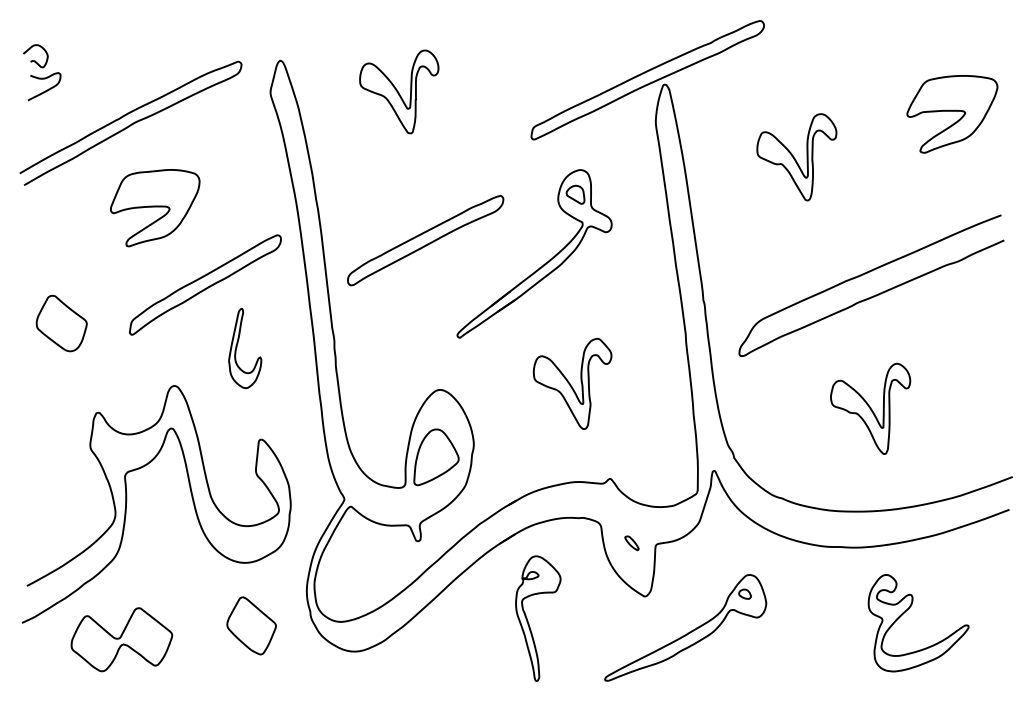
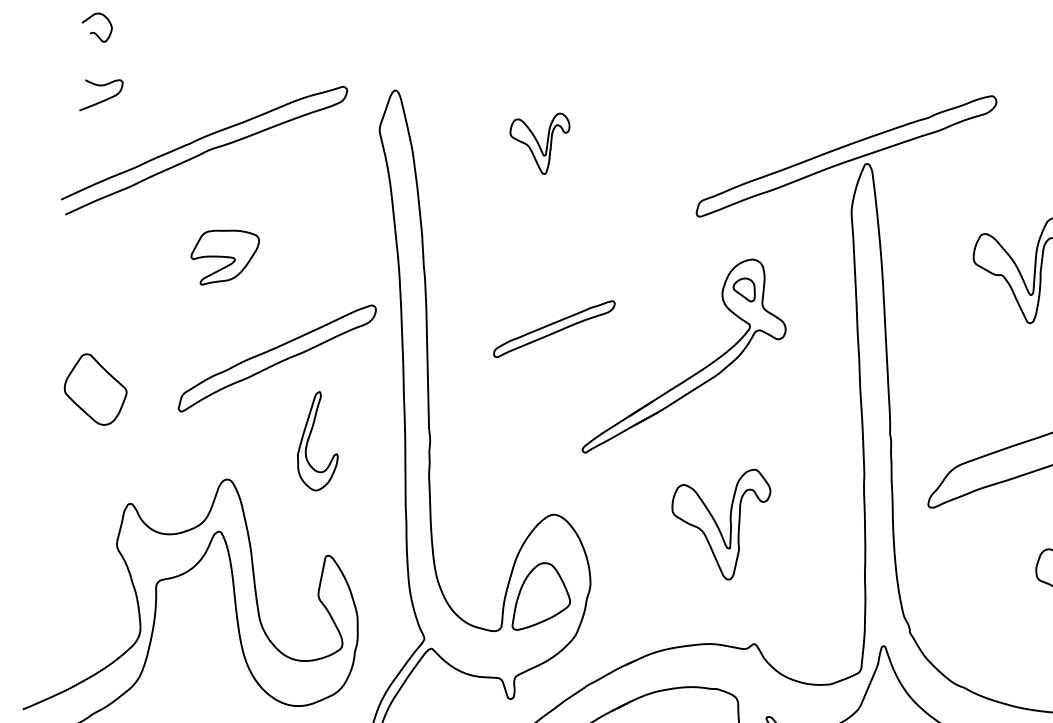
curve: (35, 60) -> (96, 32), moved
part: (399, 91) -> (539, 142), size x0.6
part: (155, 208) -> (224, 258), size x0.6
part: (425, 240) -> (554, 328), size x0.6

